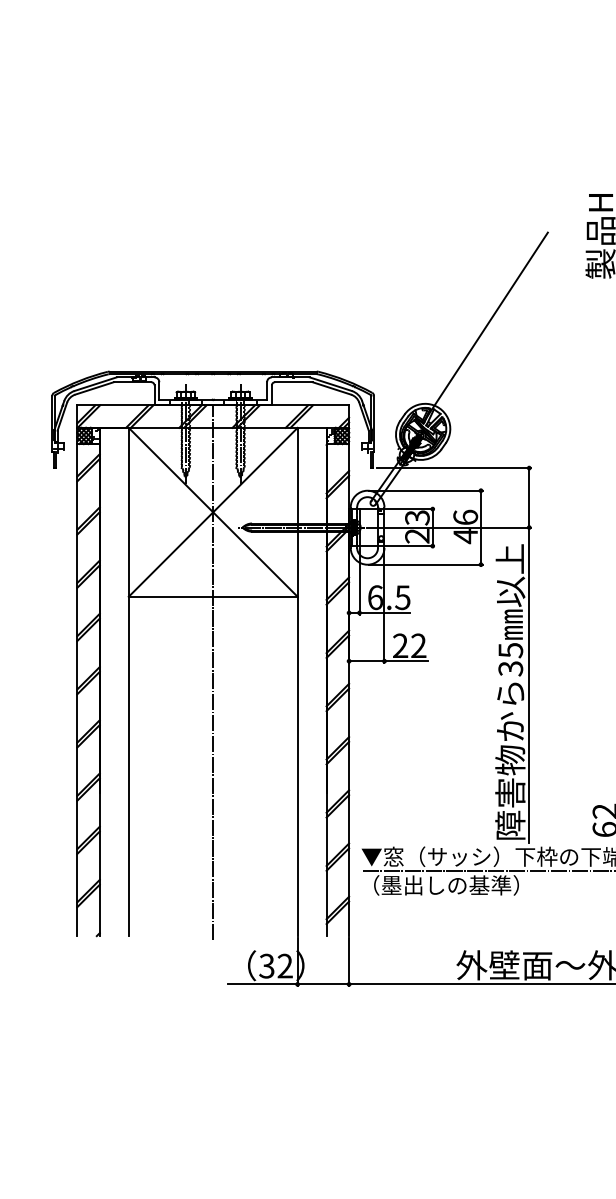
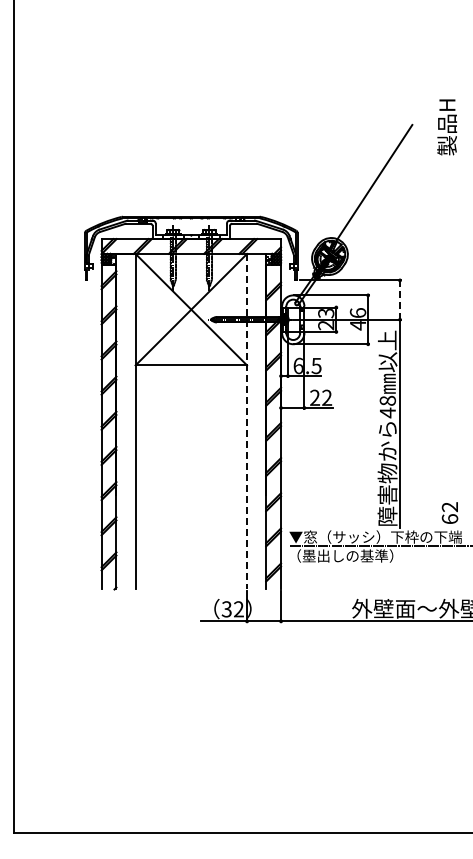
line: (529, 498) -> (400, 300), solid -> dashed
text: (510, 658) -> (387, 406), 35 -> 48
line: (213, 672) -> (191, 415), removed
line: (298, 681) -> (247, 421), solid -> dashed

